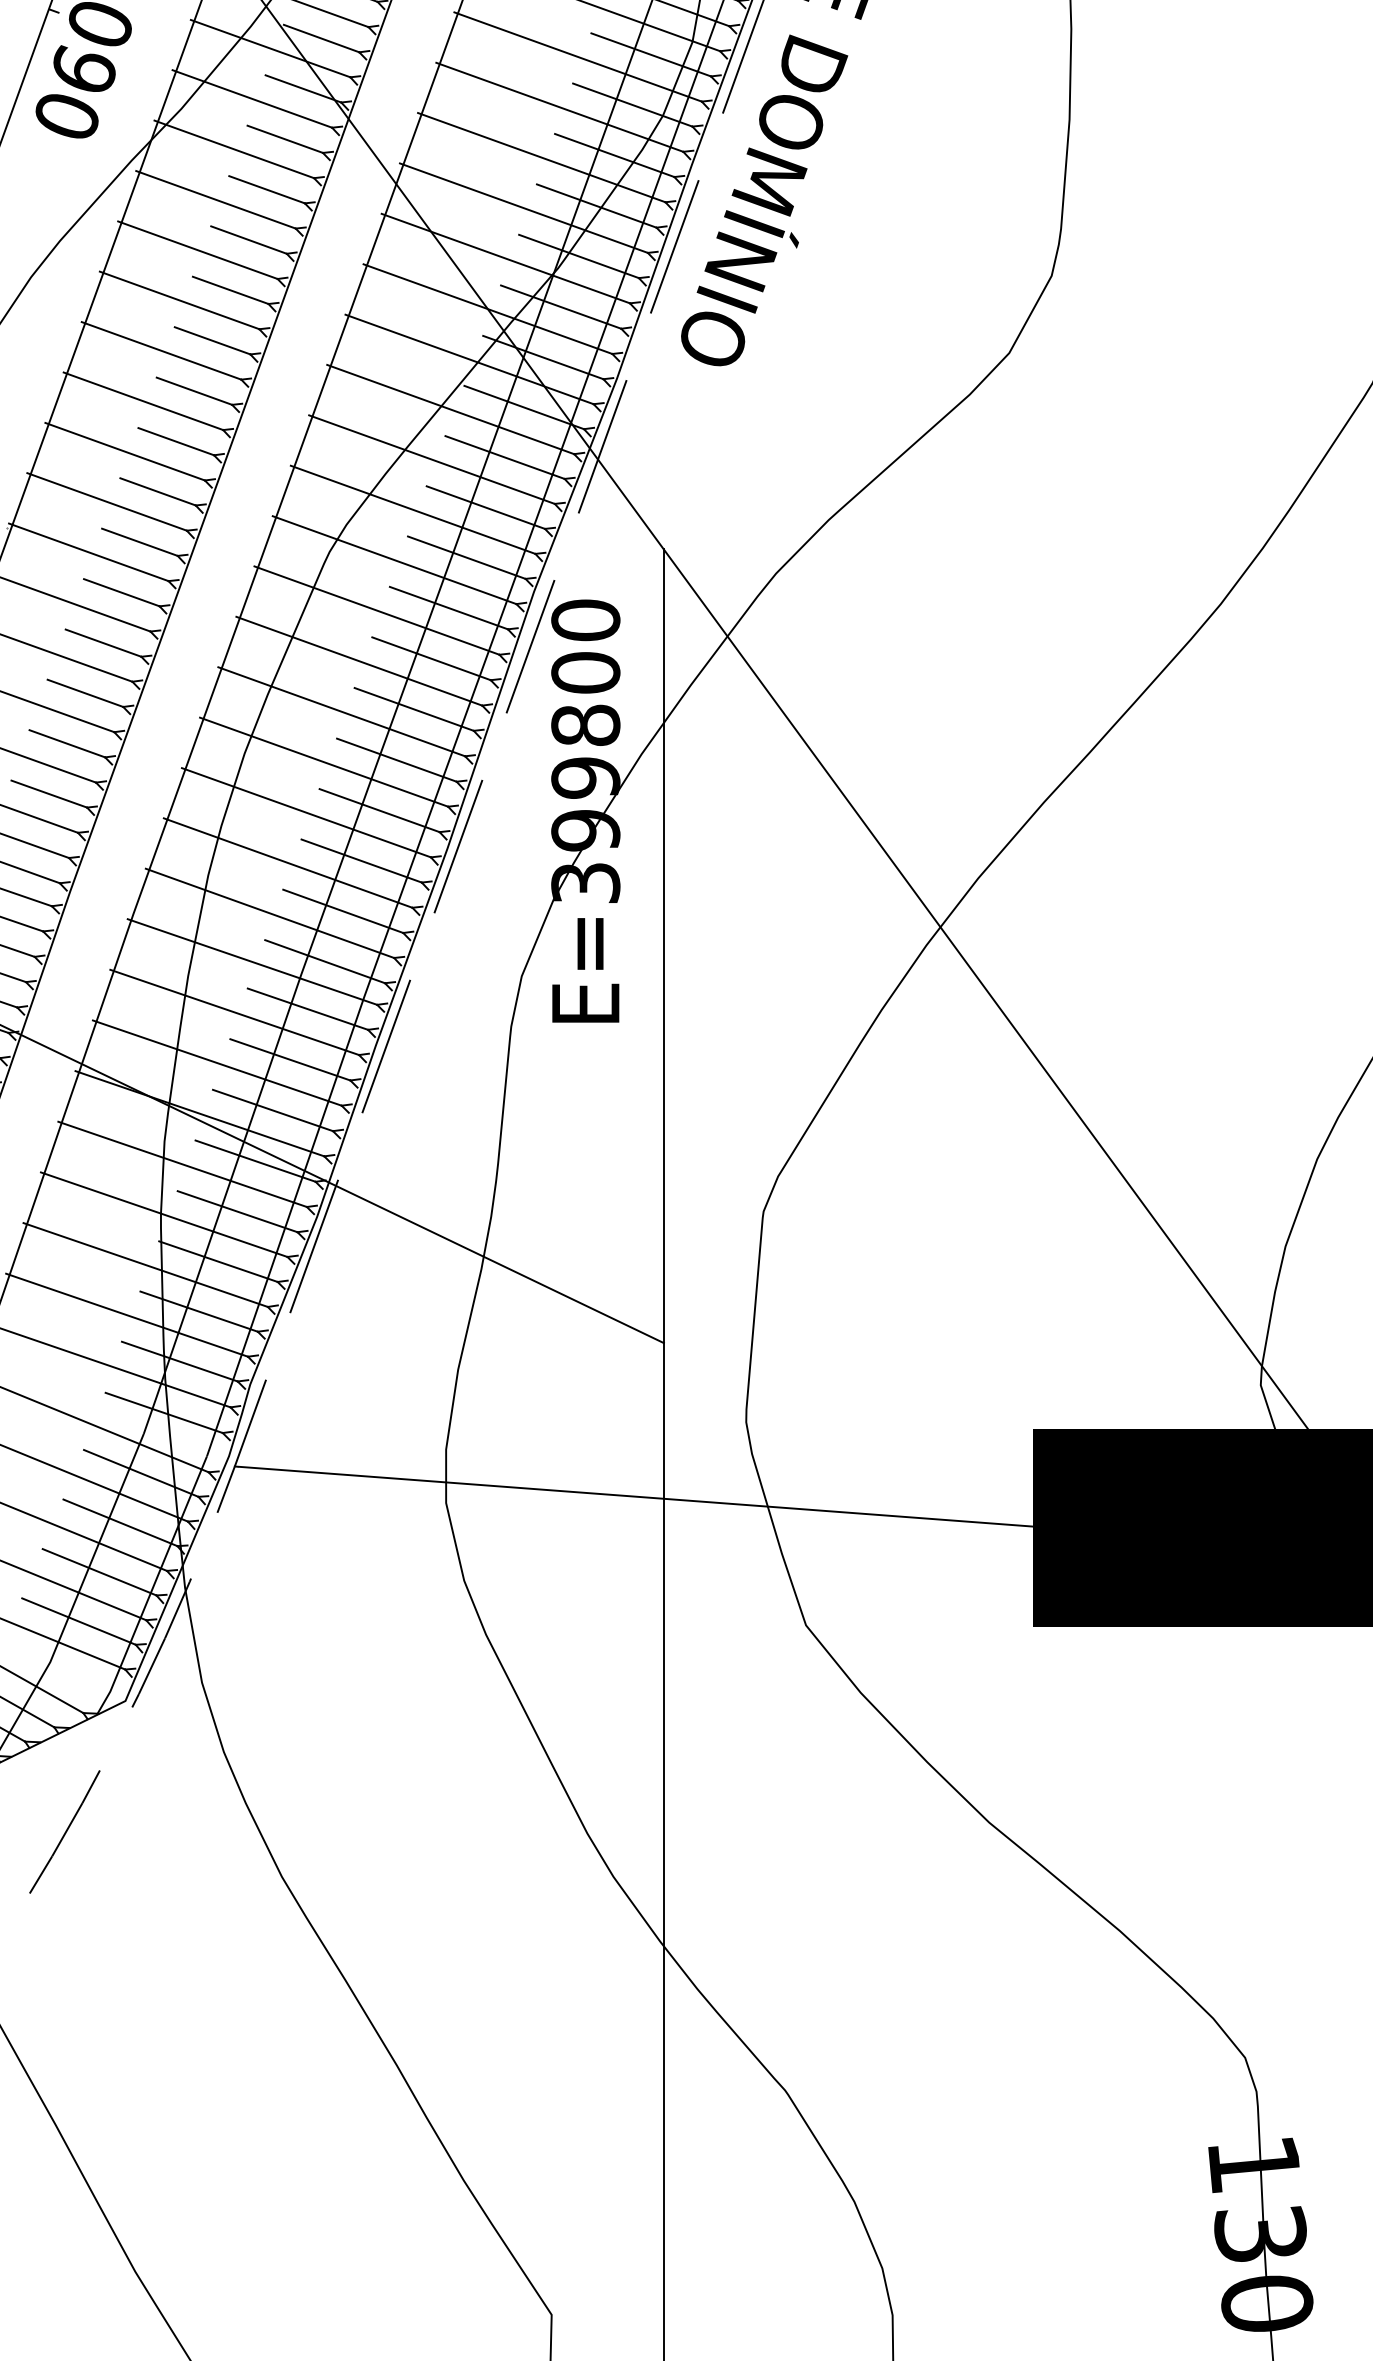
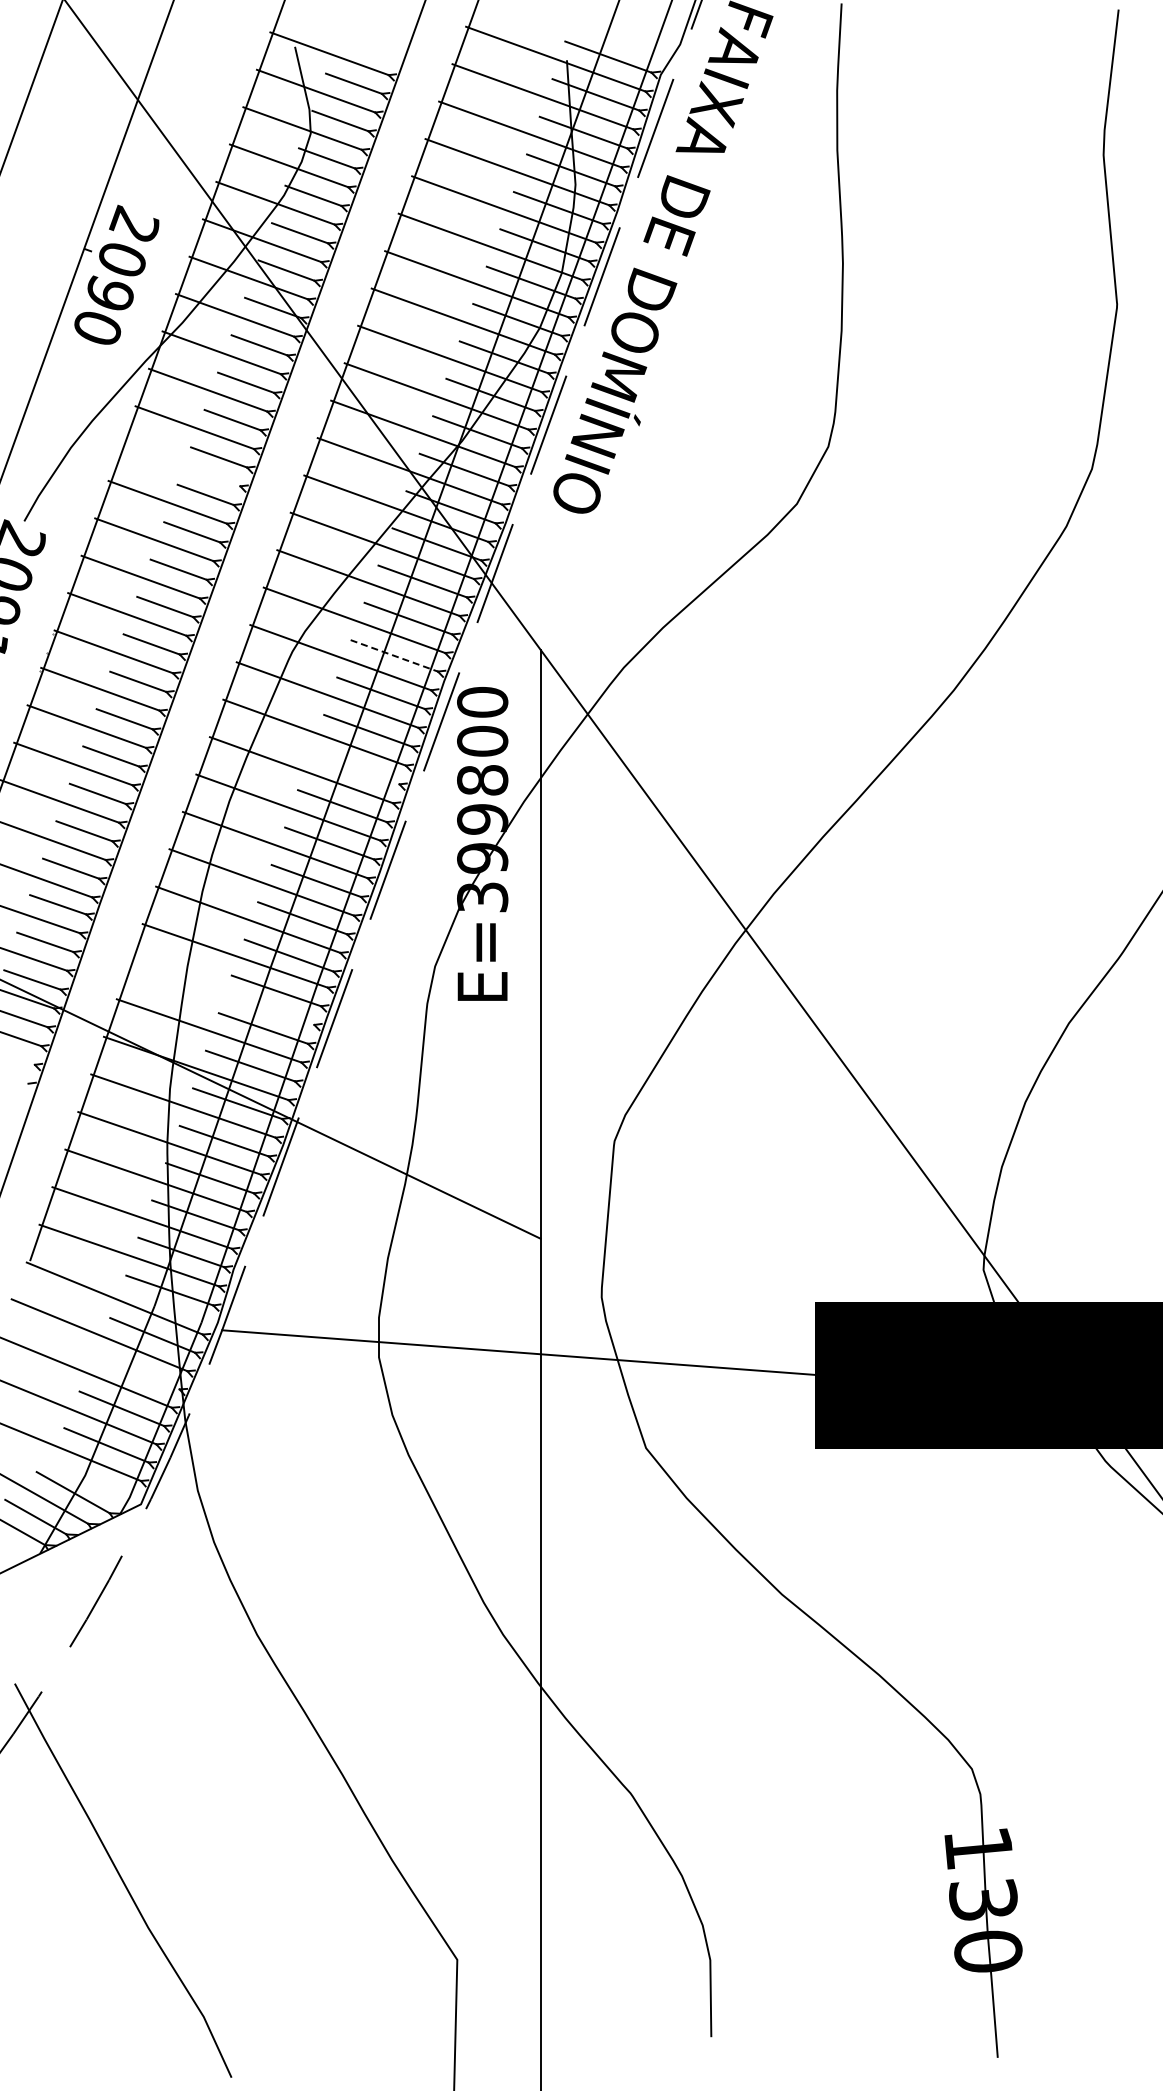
line: (180, 299) -> (181, 464), removed
line: (467, 558) -> (394, 656), solid -> dashed
line: (414, 709) -> (355, 768), removed
line: (233, 1011) -> (221, 992), removed
line: (120, 1522) -> (137, 1371), removed

